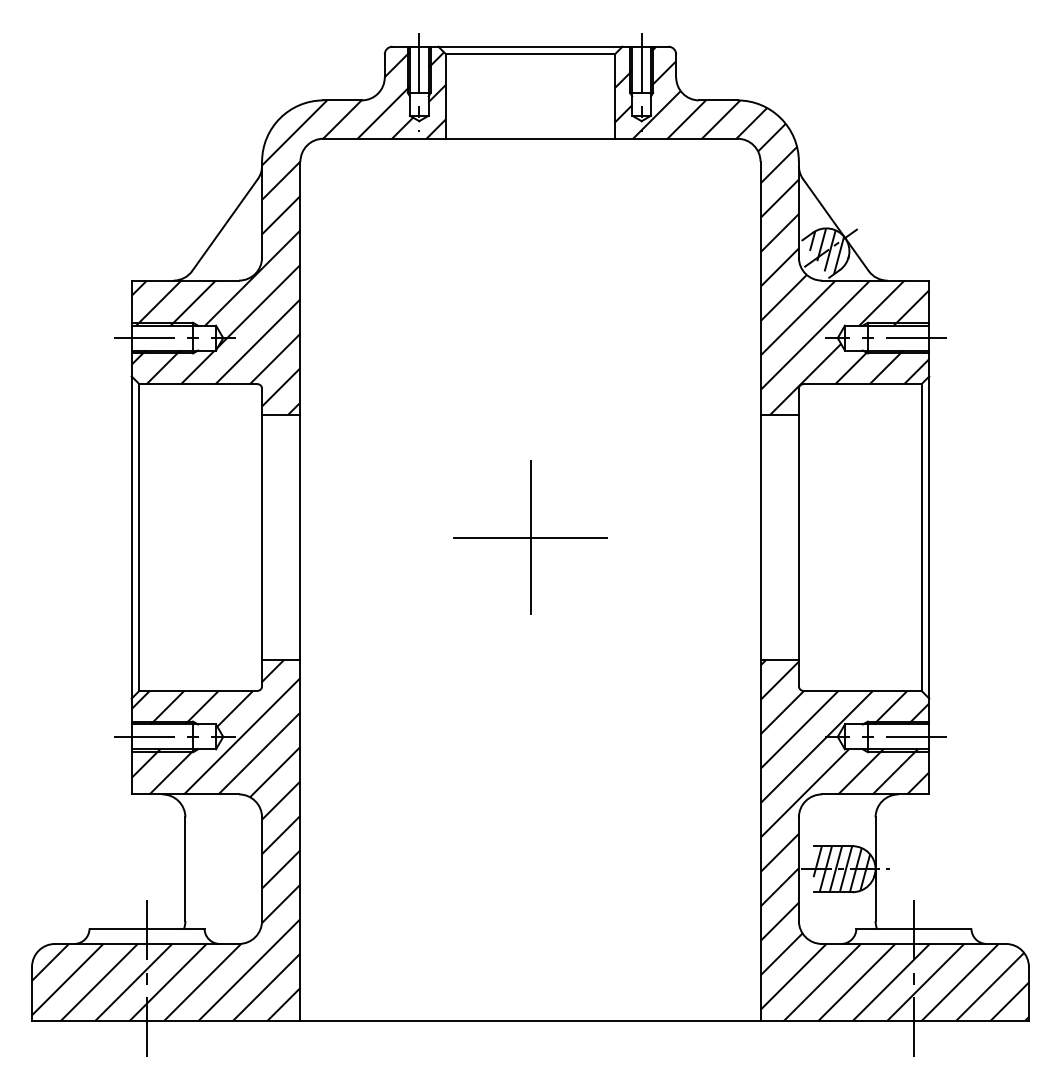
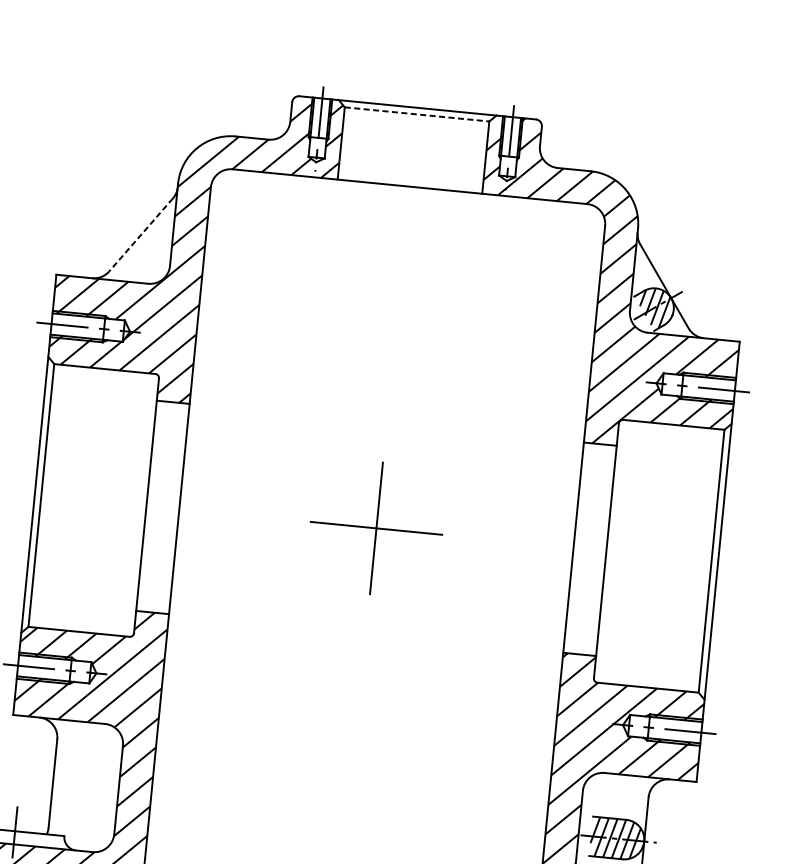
line: (530, 54) -> (417, 114), solid -> dashed
line: (224, 225) -> (140, 235), solid -> dashed

